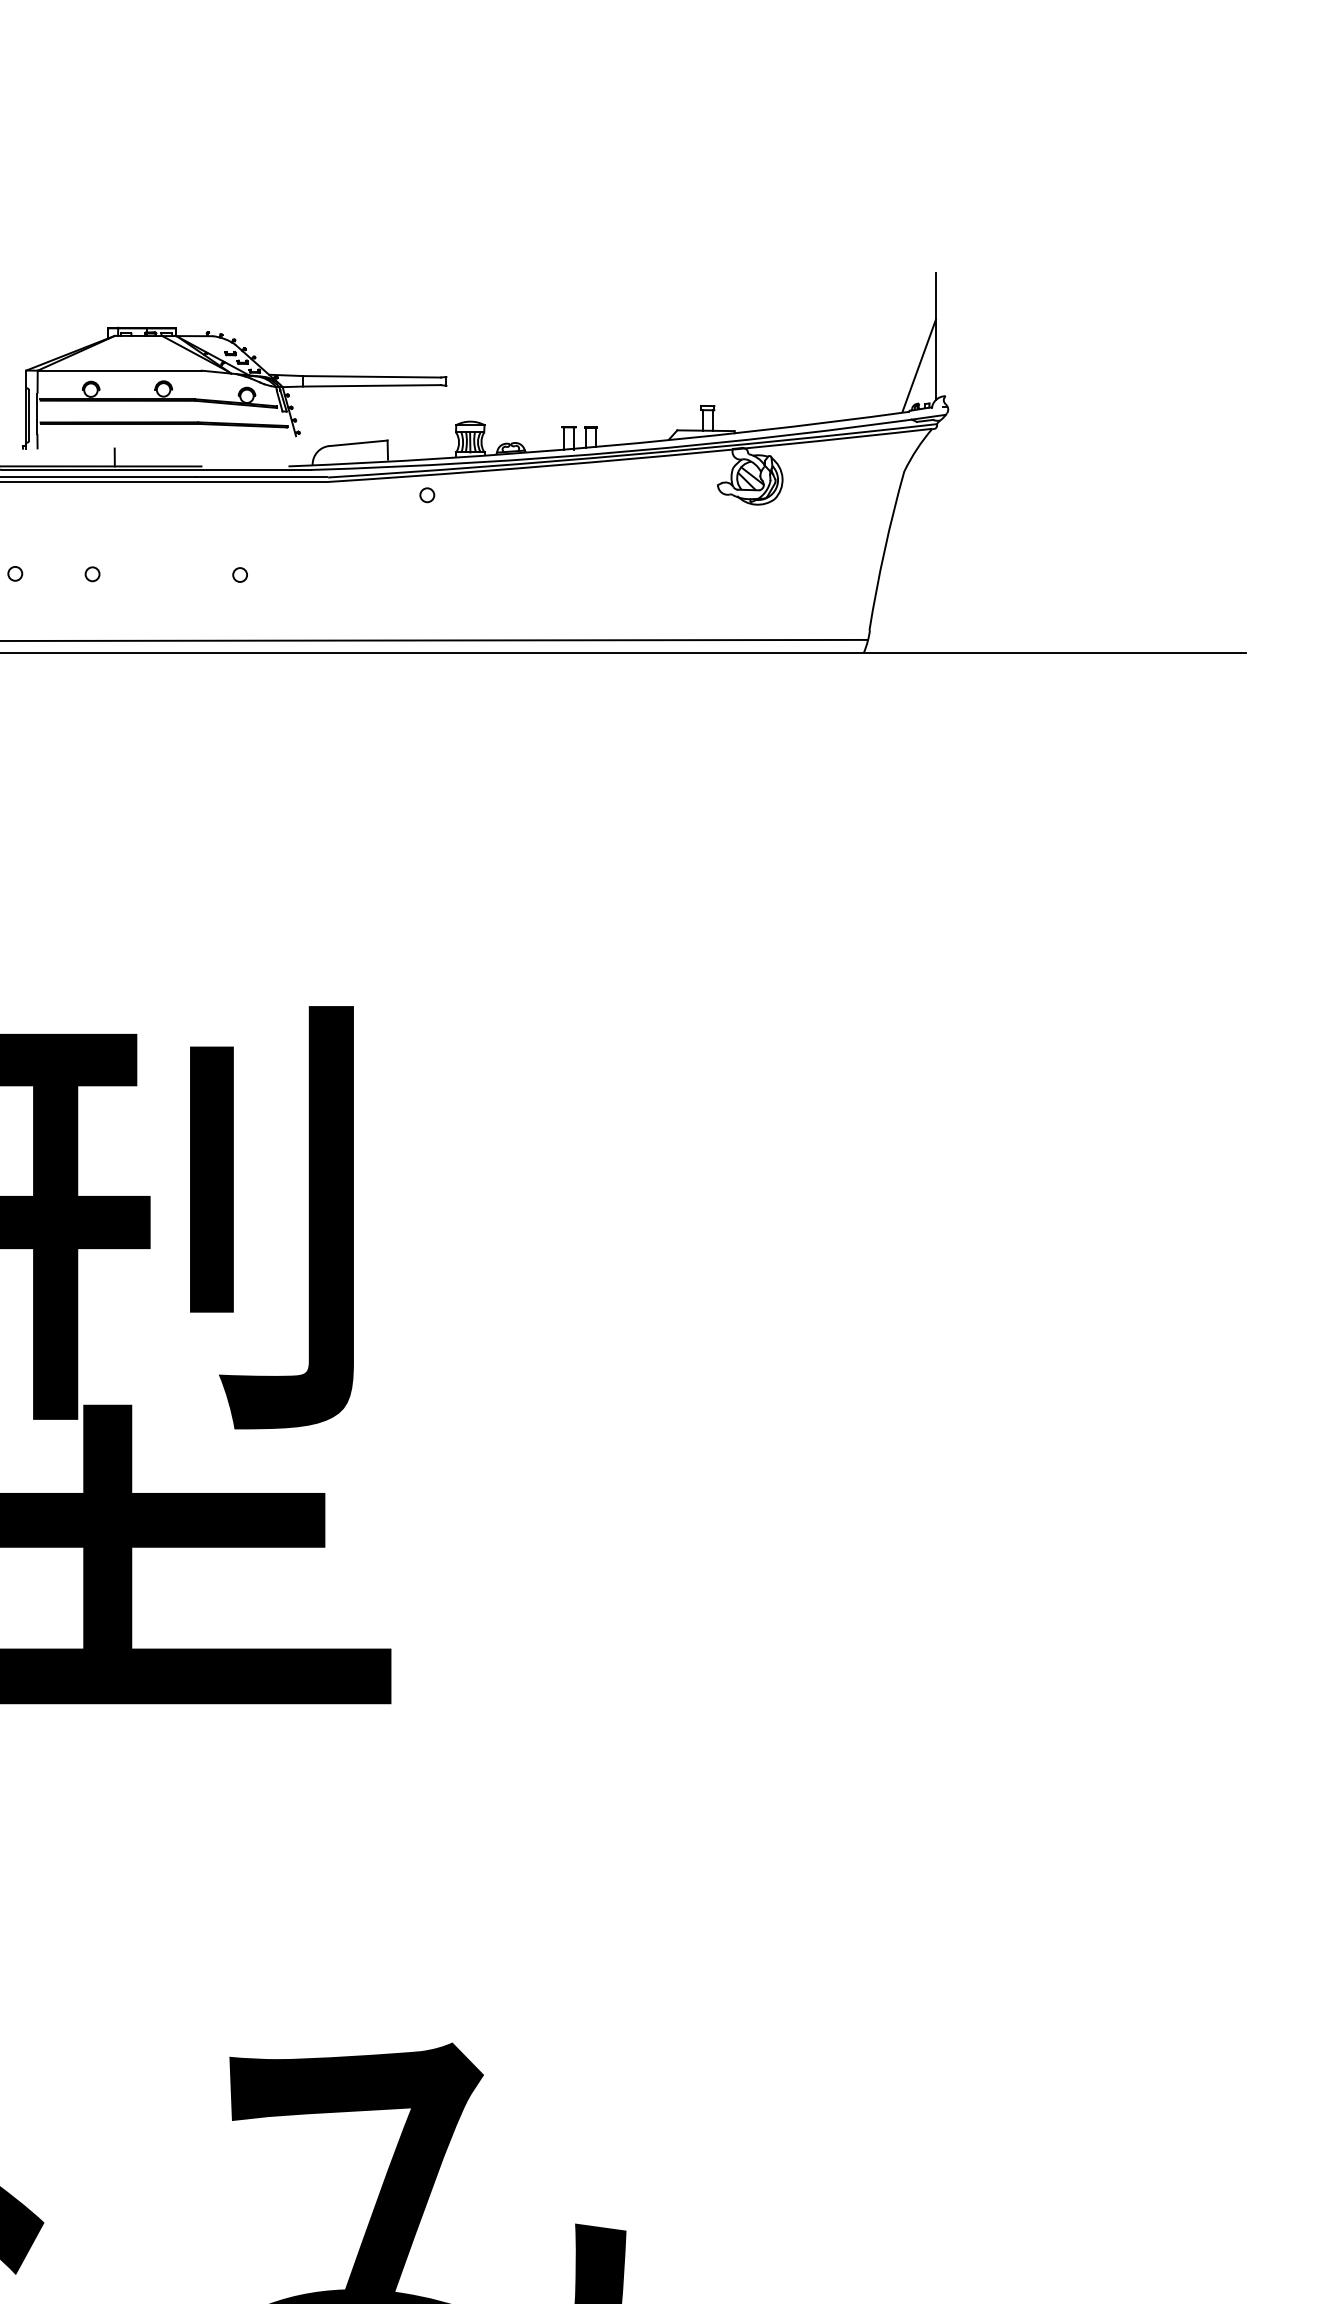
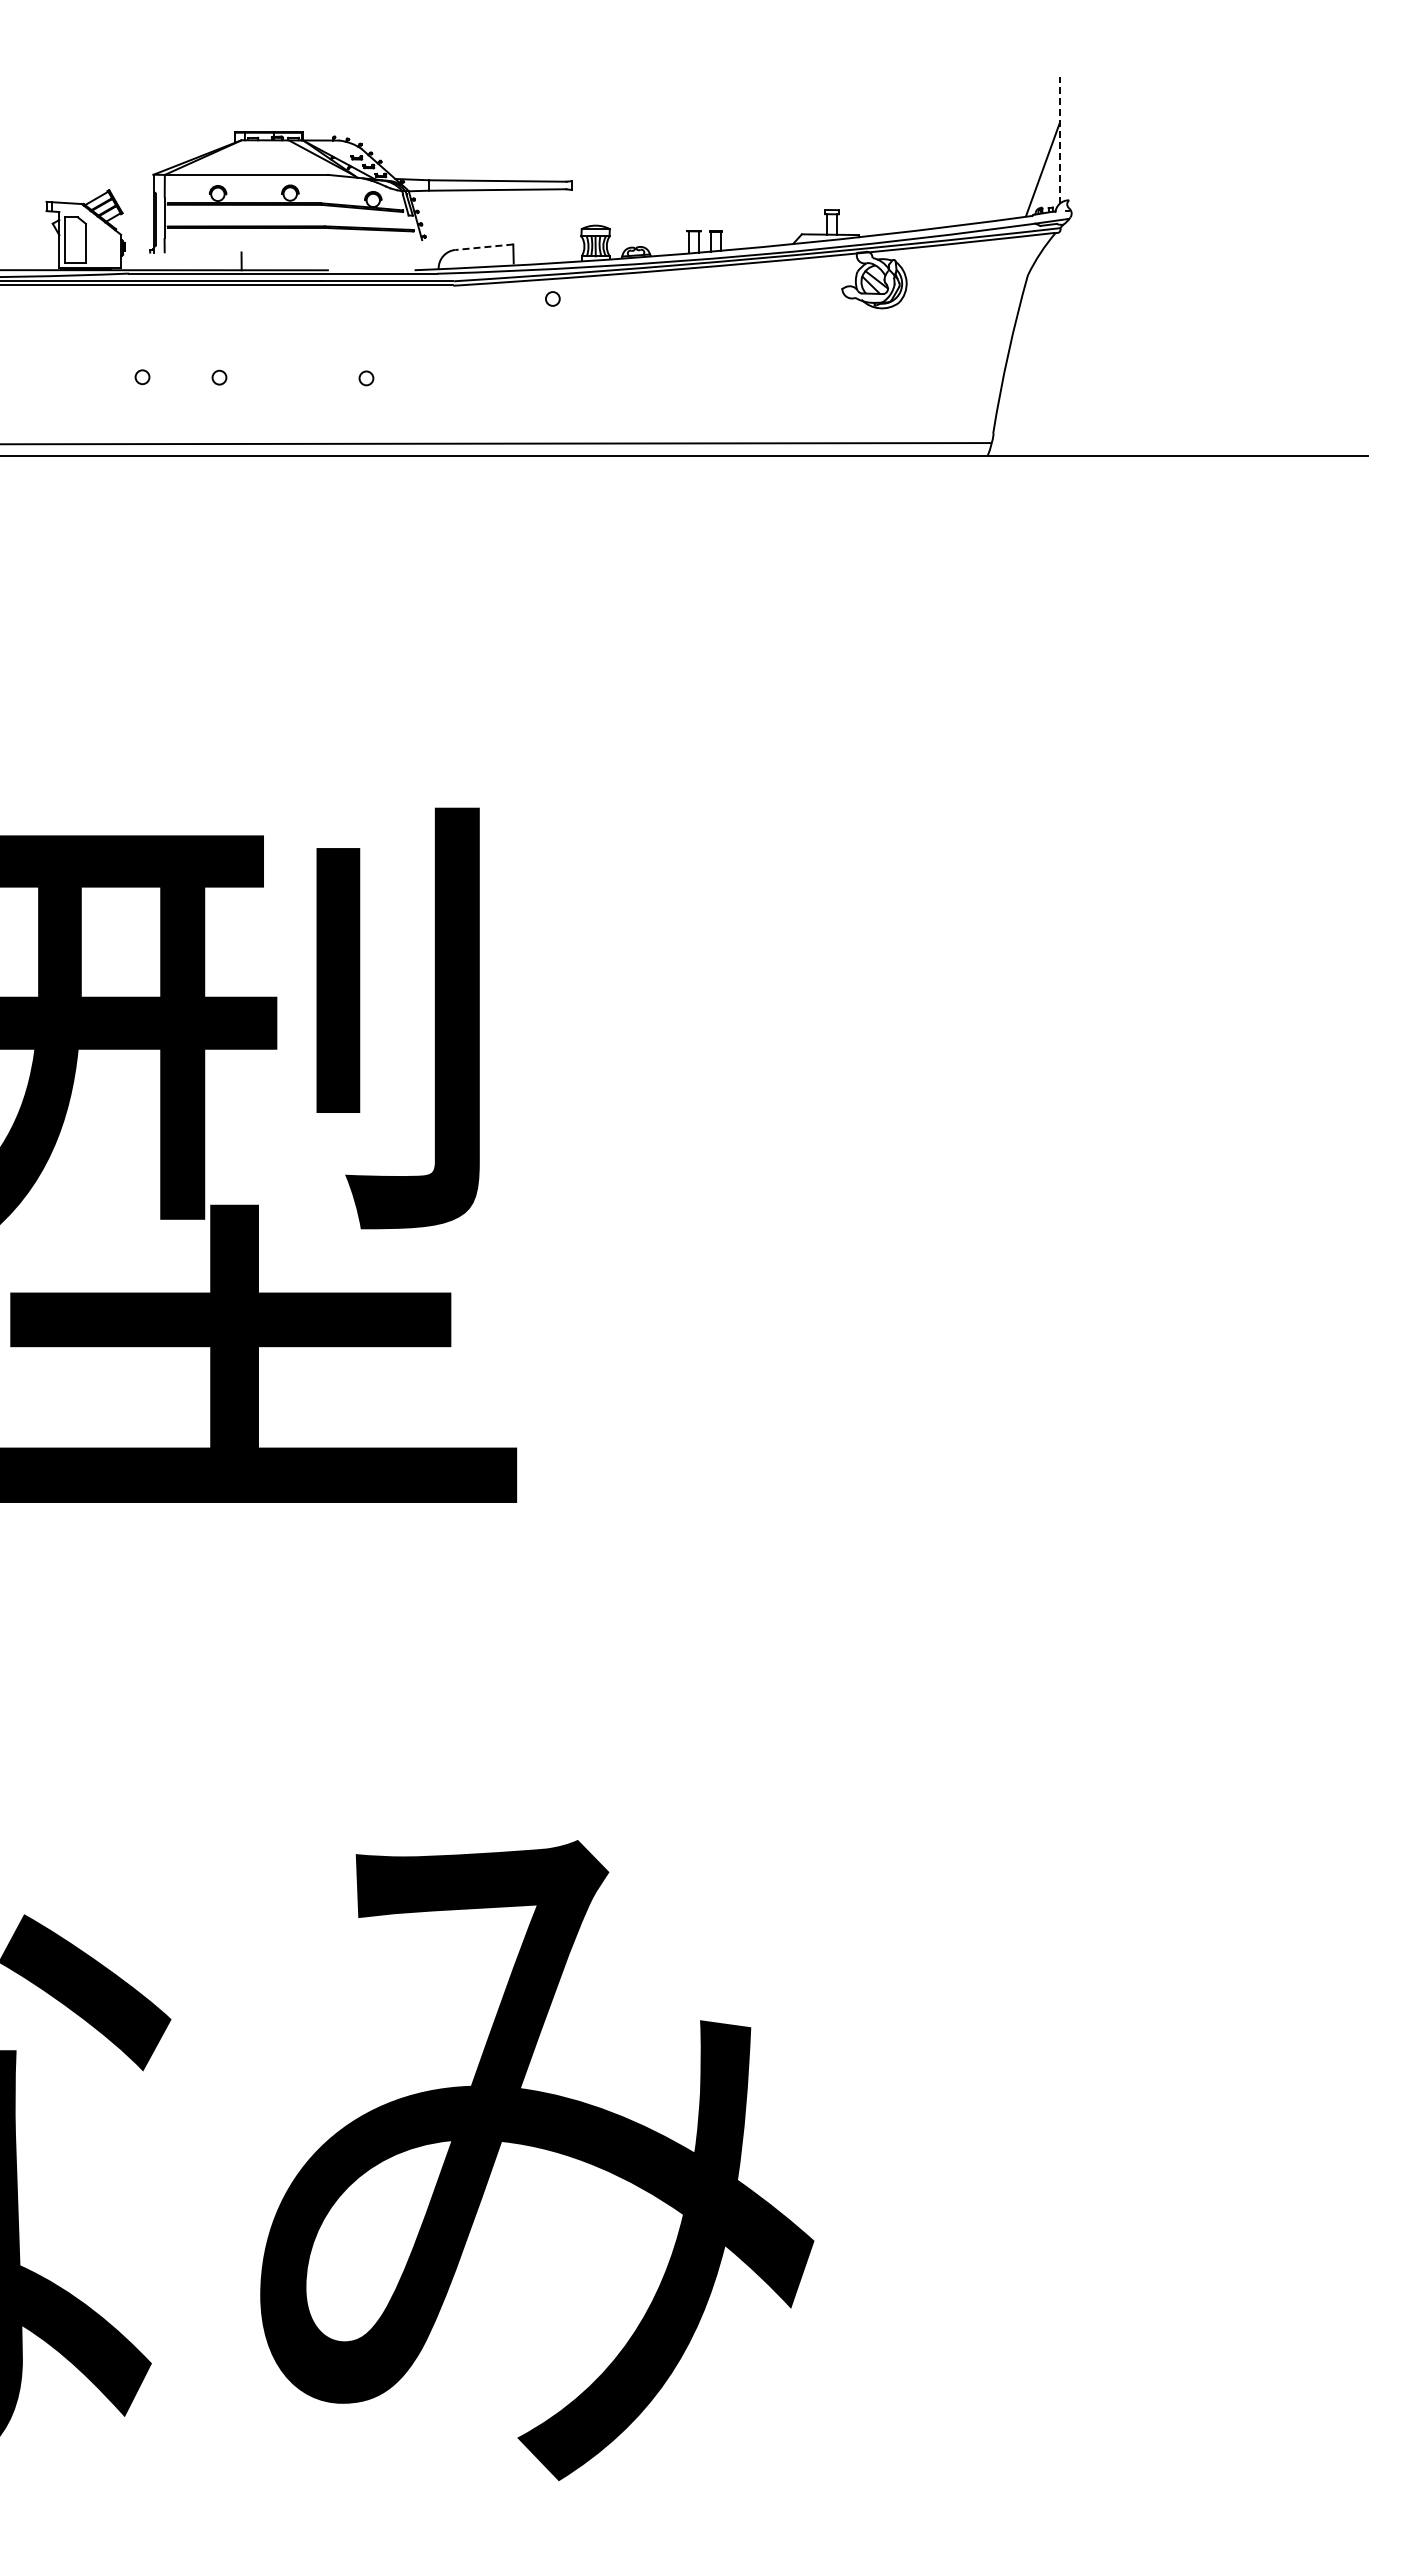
line: (936, 336) -> (1059, 140), solid -> dashed
line: (357, 443) -> (483, 247), solid -> dashed

